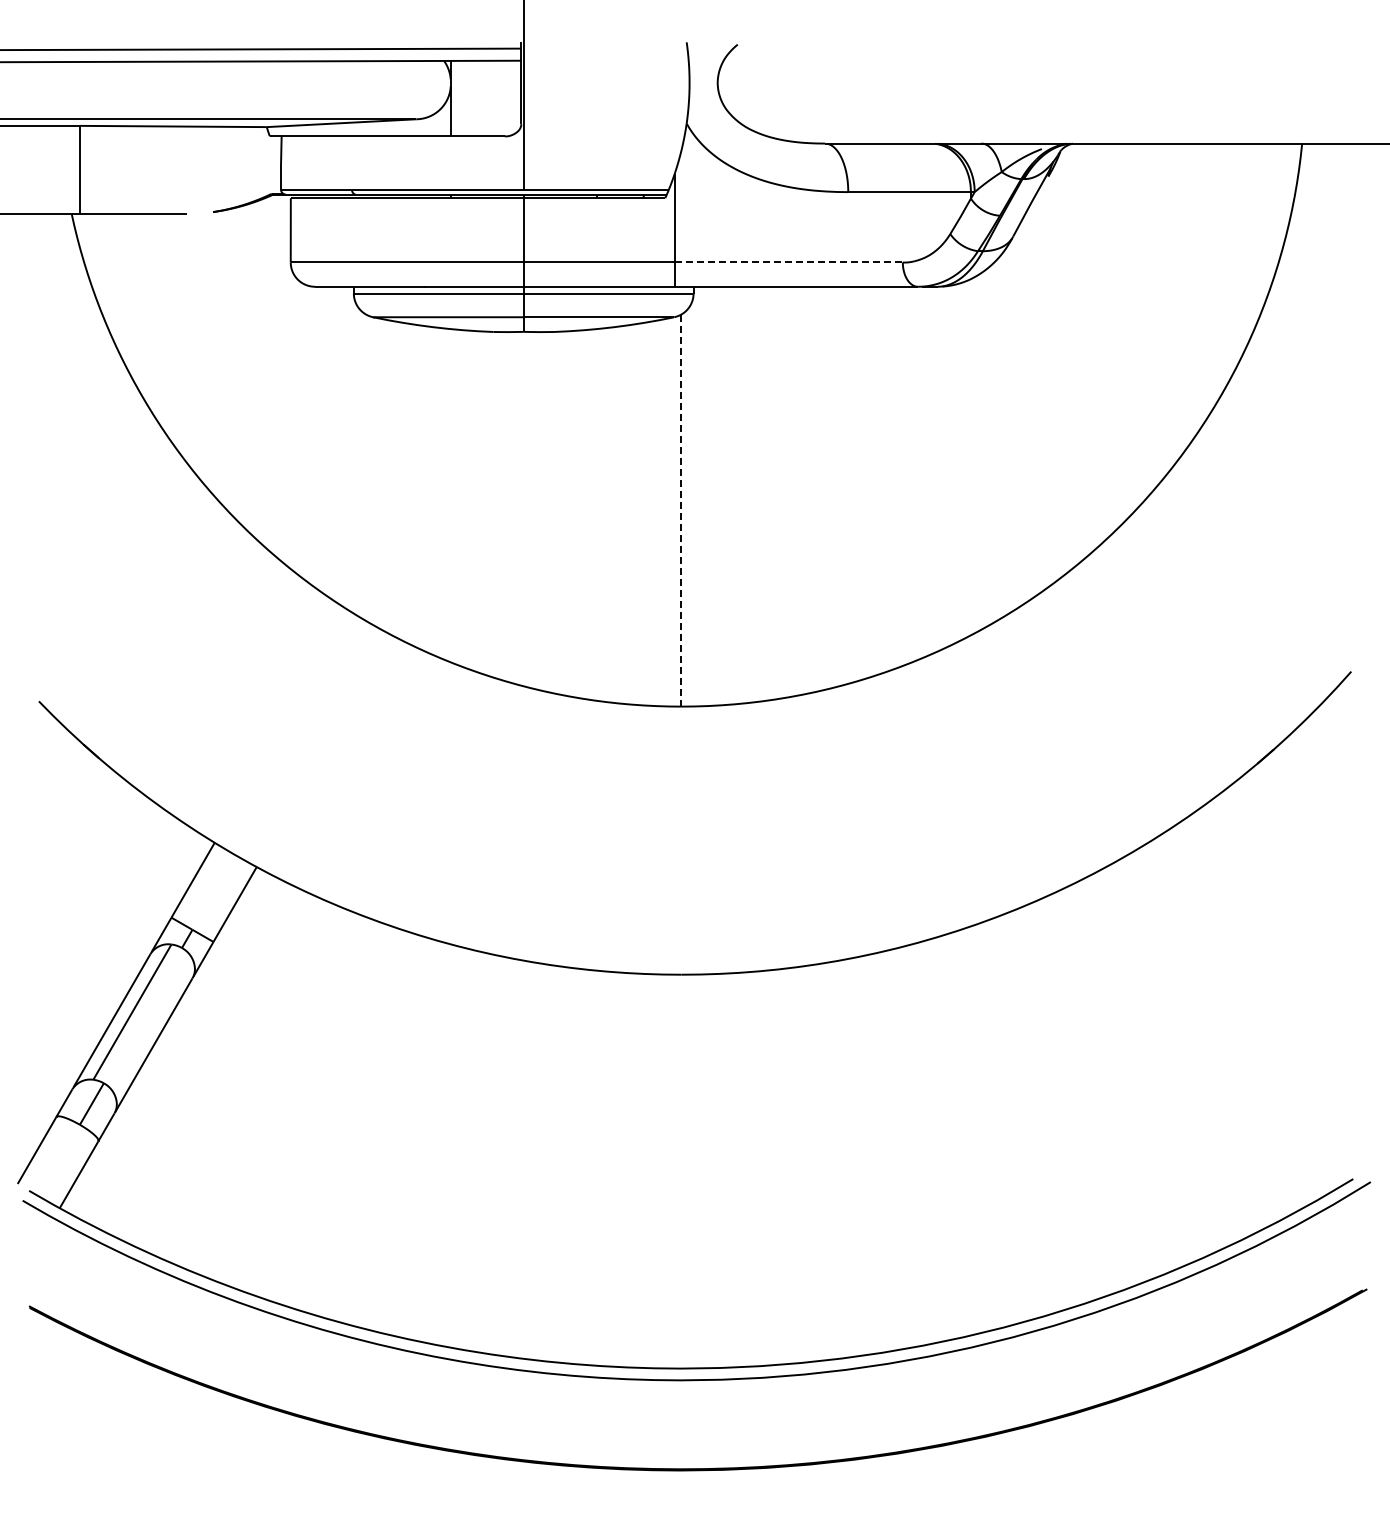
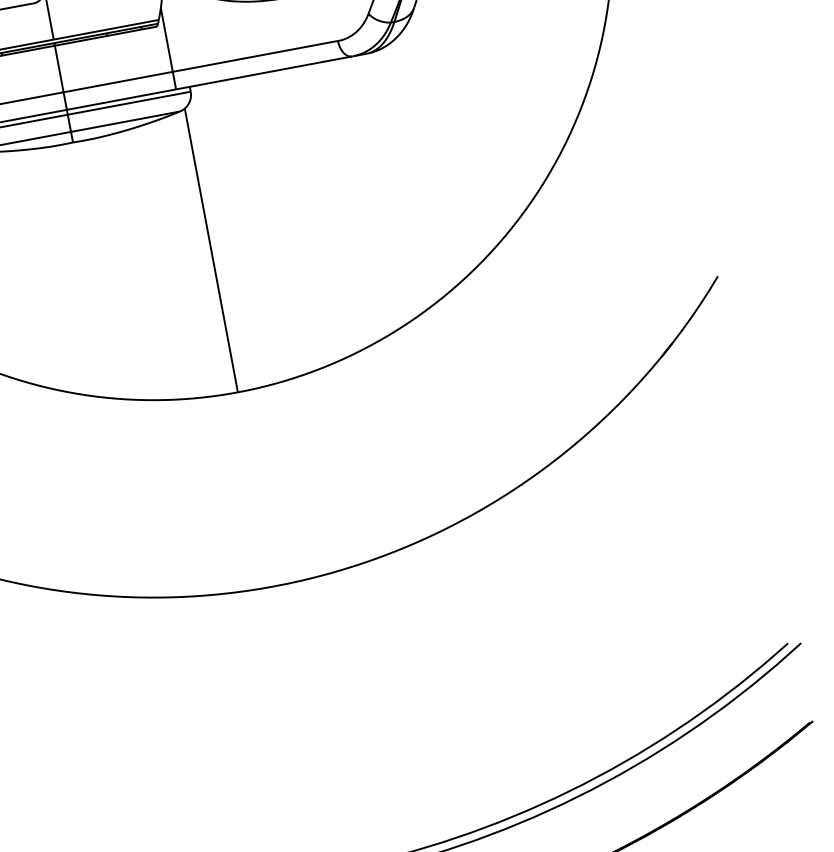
line: (789, 262) -> (255, 56), dashed -> solid
line: (681, 511) -> (211, 251), dashed -> solid

